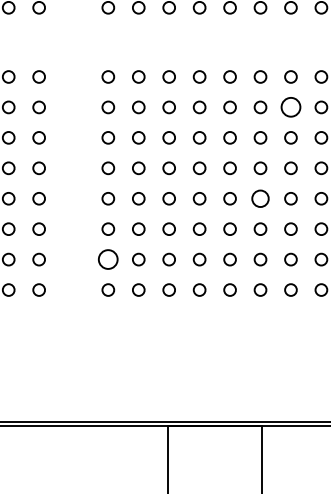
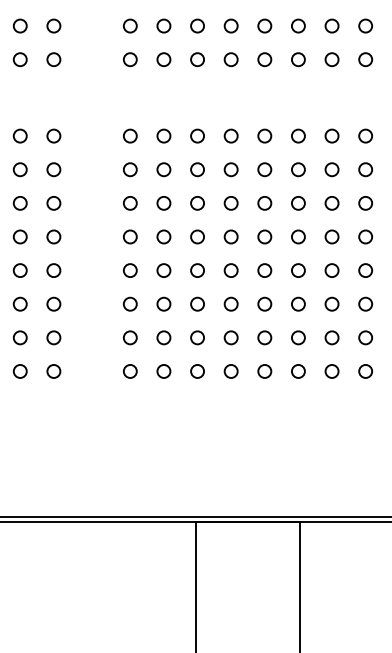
circle: (290, 107) -> (331, 169), size x0.62
circle: (260, 198) -> (298, 270), size x0.71
circle: (108, 259) -> (130, 337), size x0.62

